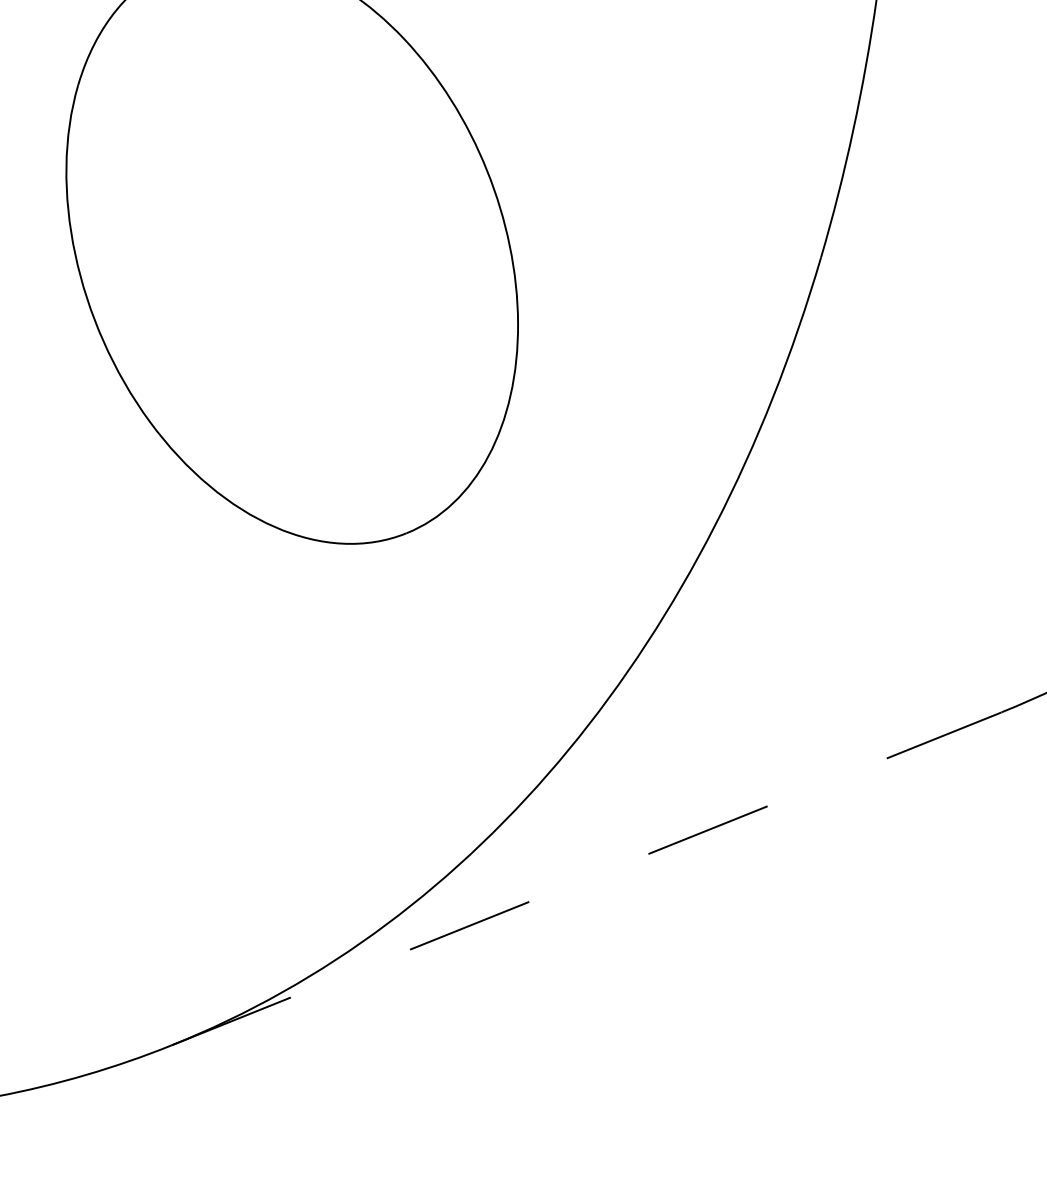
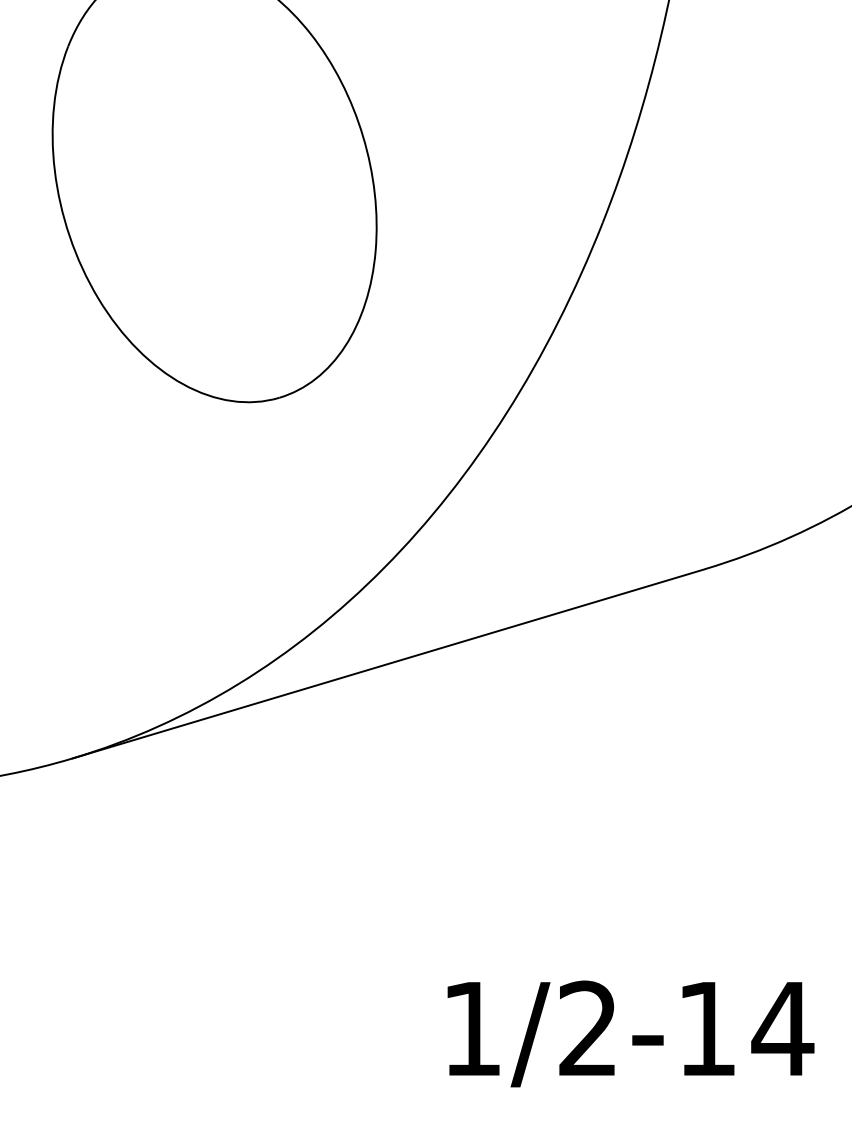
line: (586, 878) -> (388, 663), dashed -> solid

